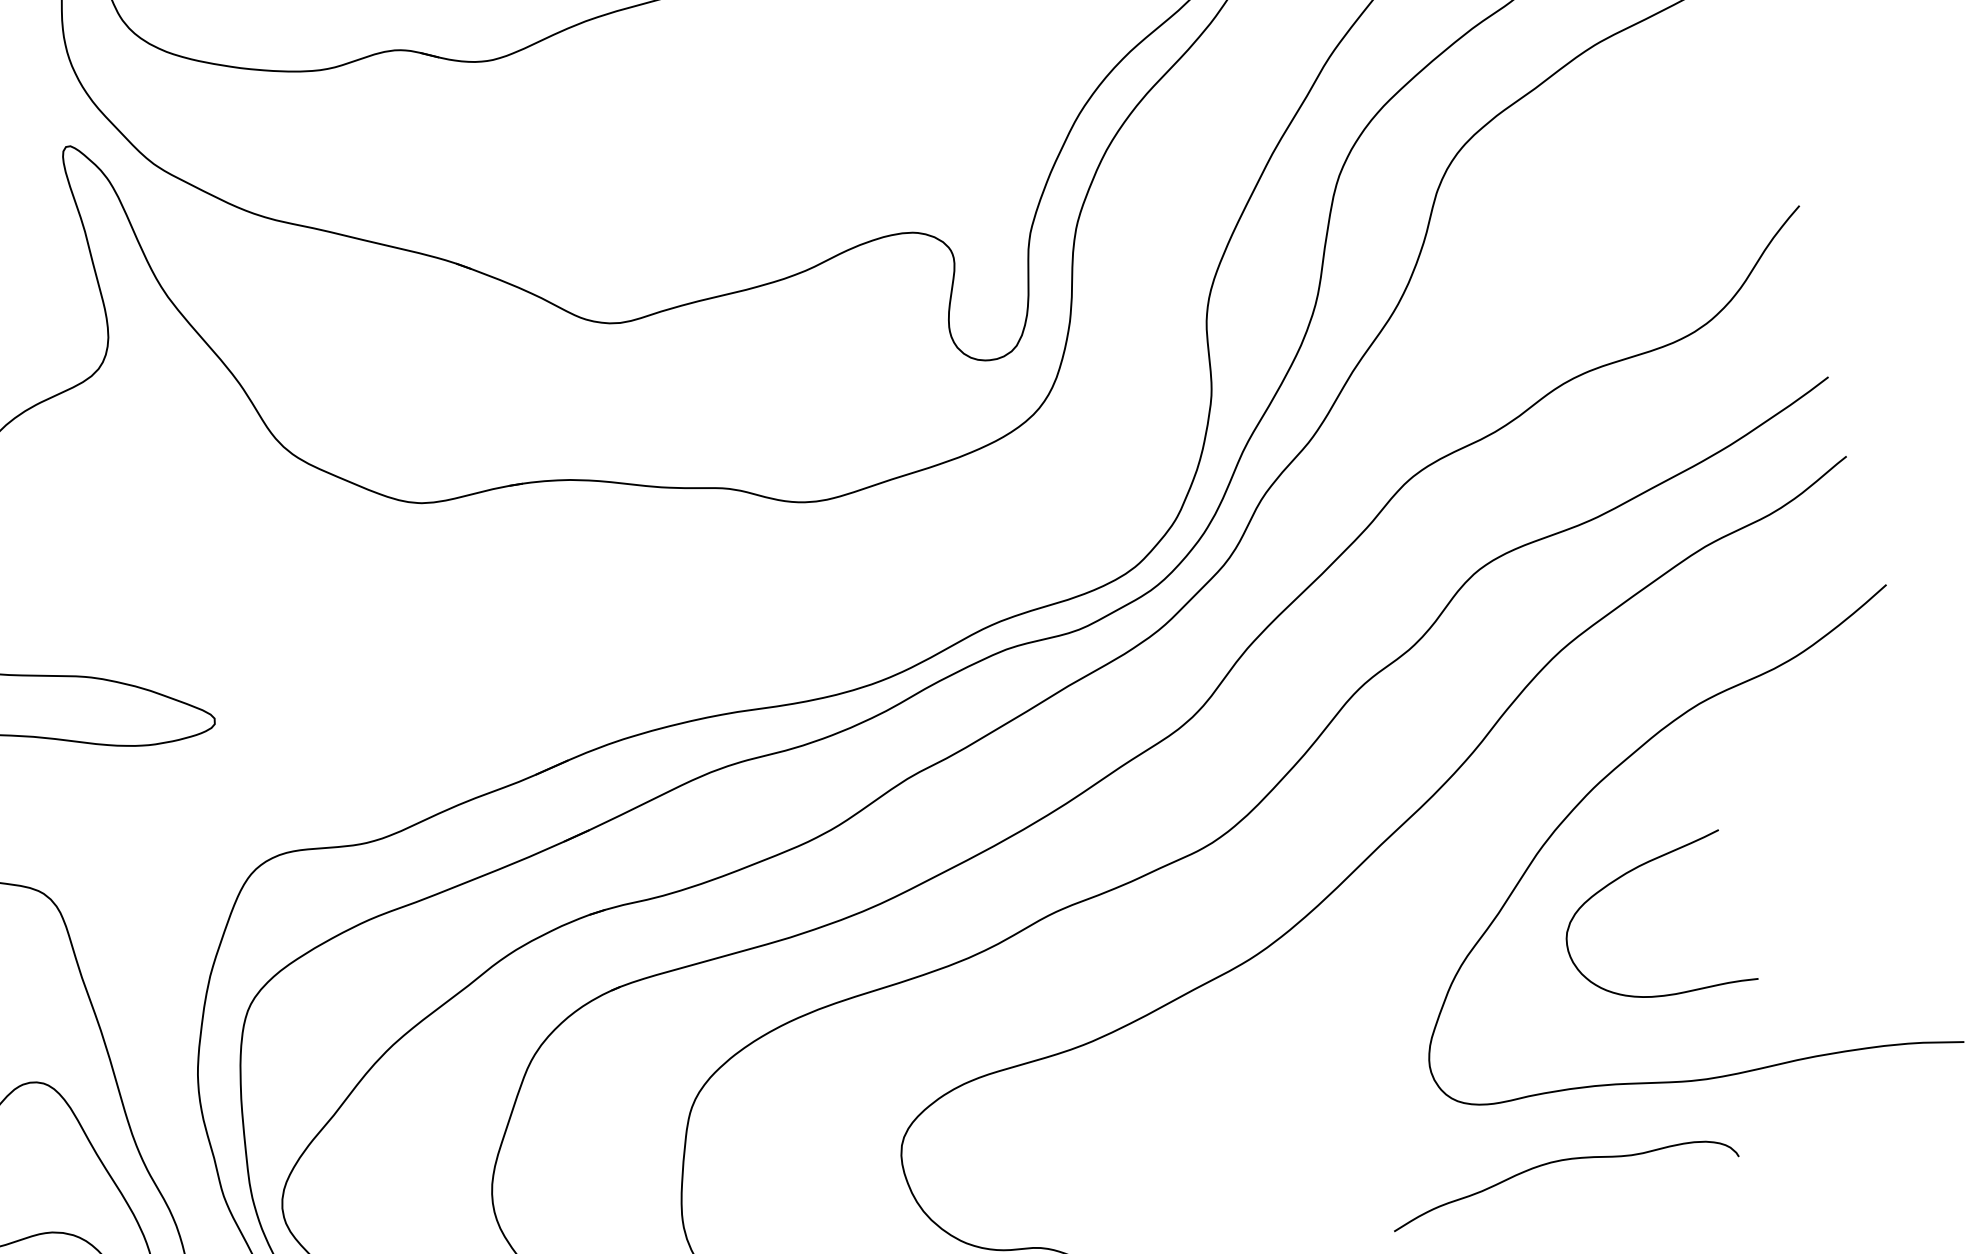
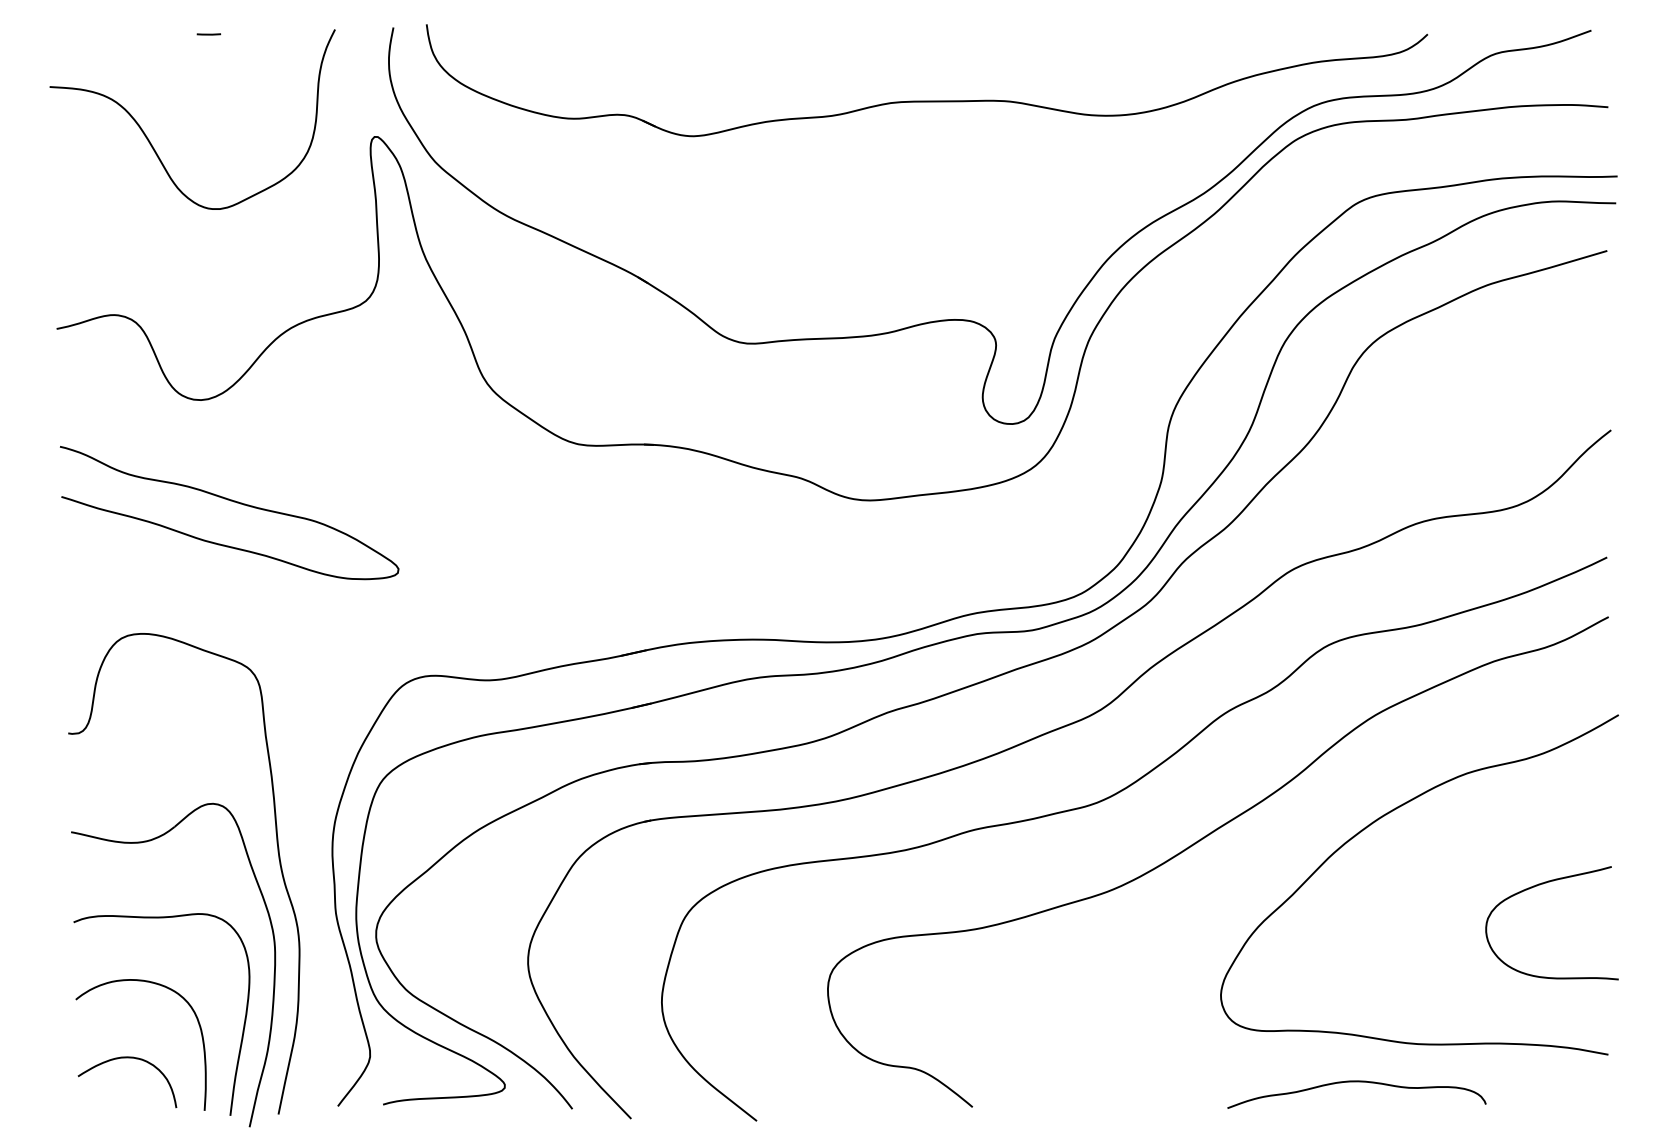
curve: (1628, 874) -> (1540, 885), moved
curve: (1559, 1162) -> (1356, 1082), moved

